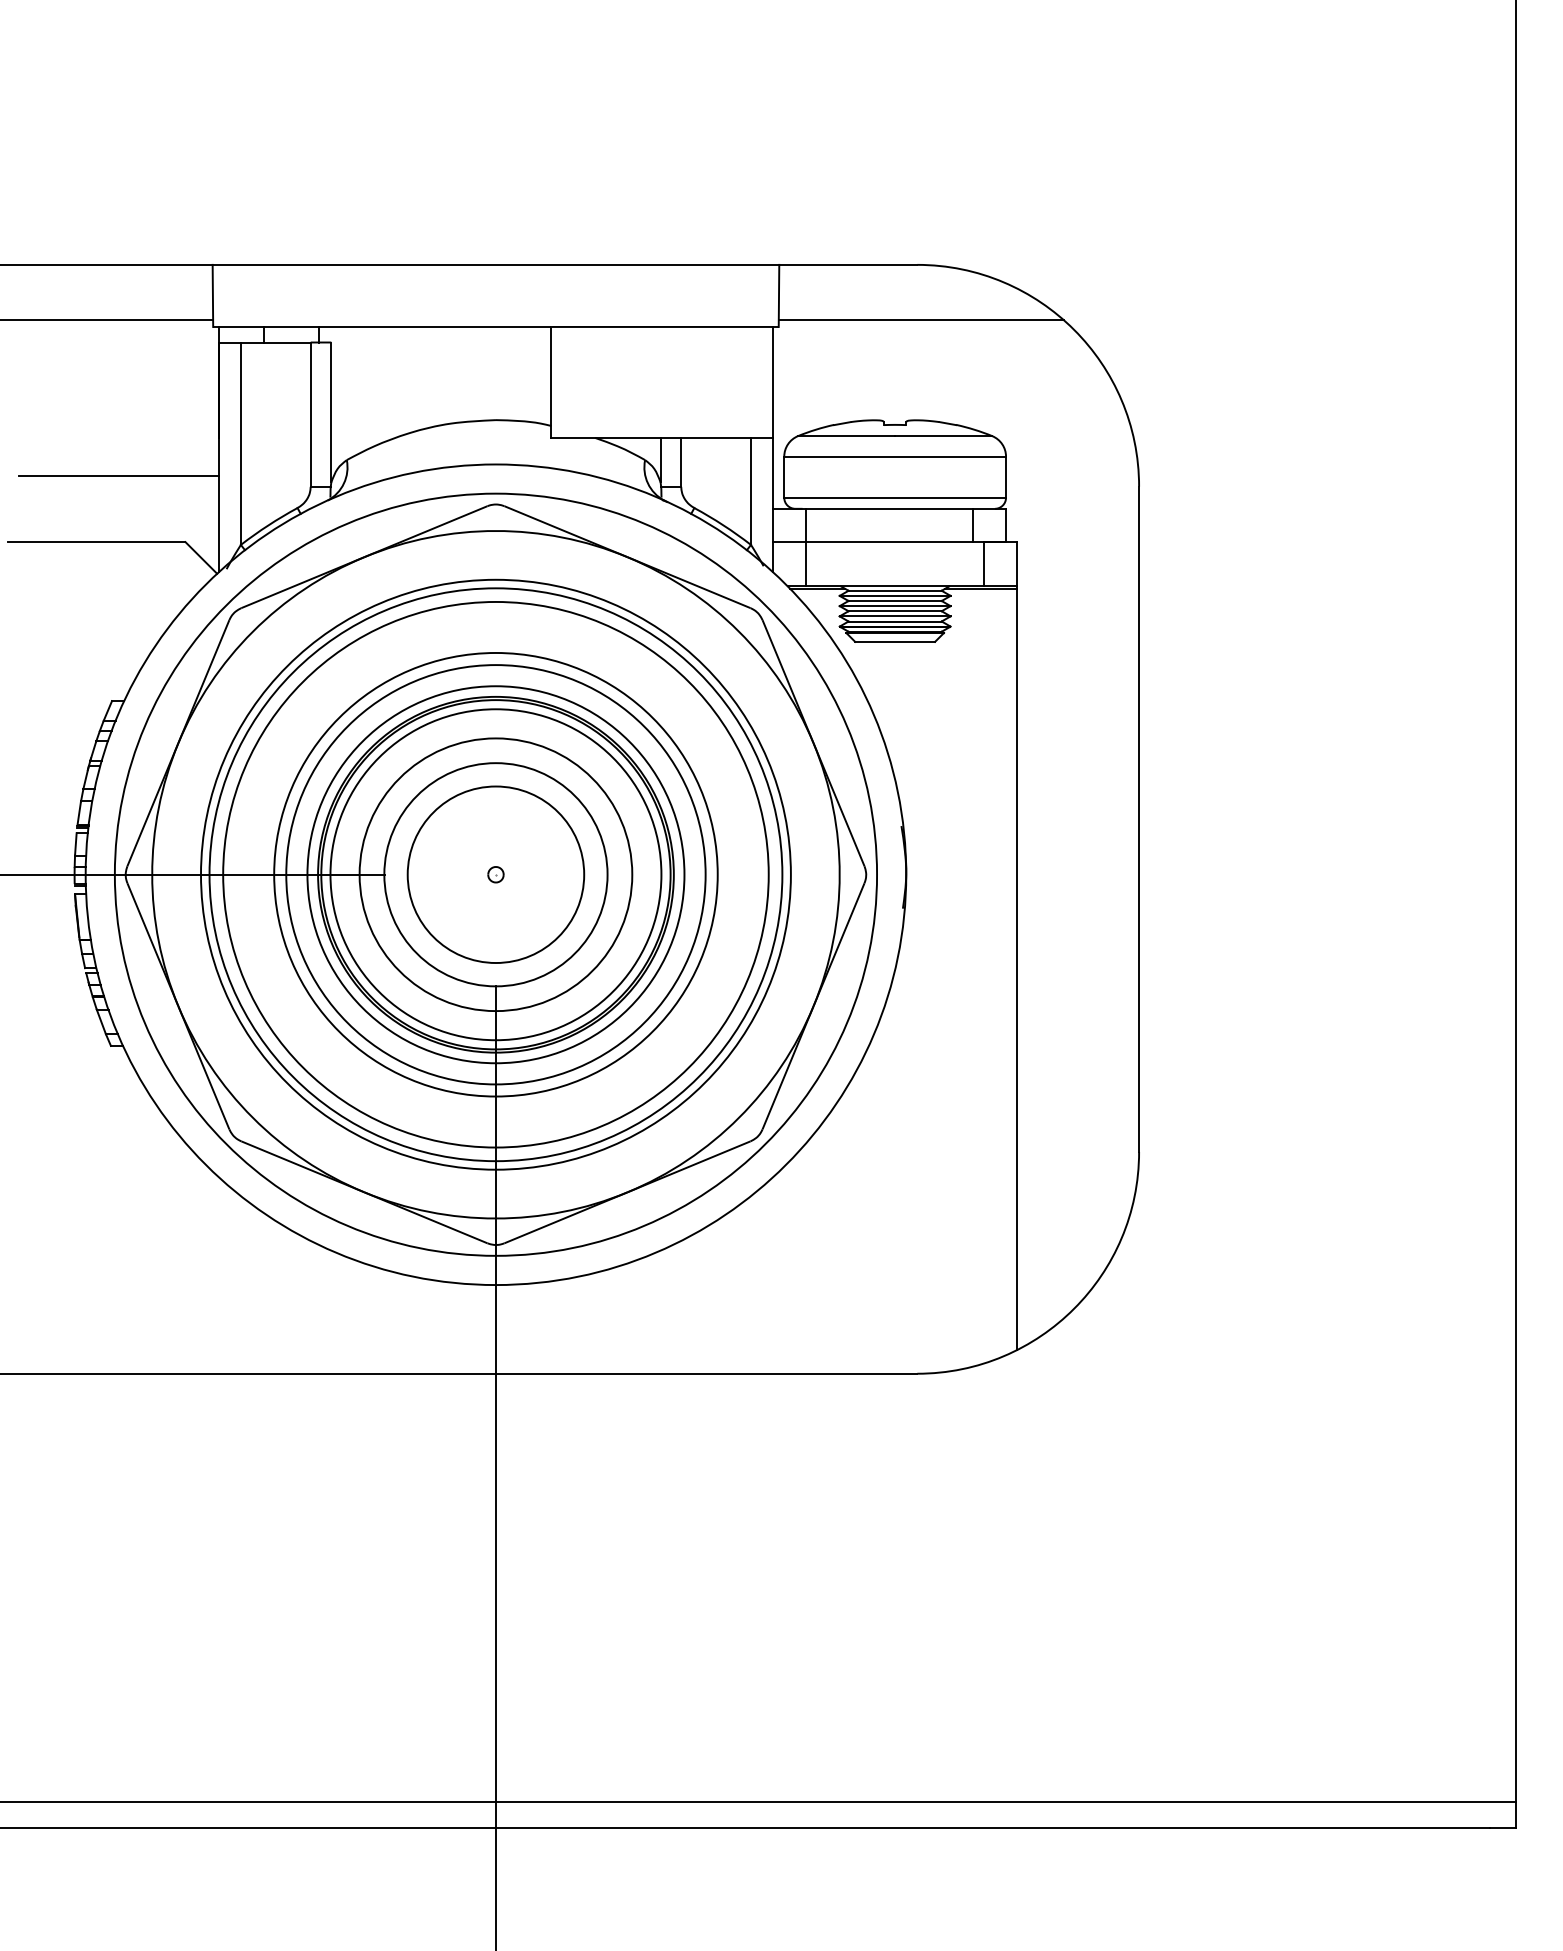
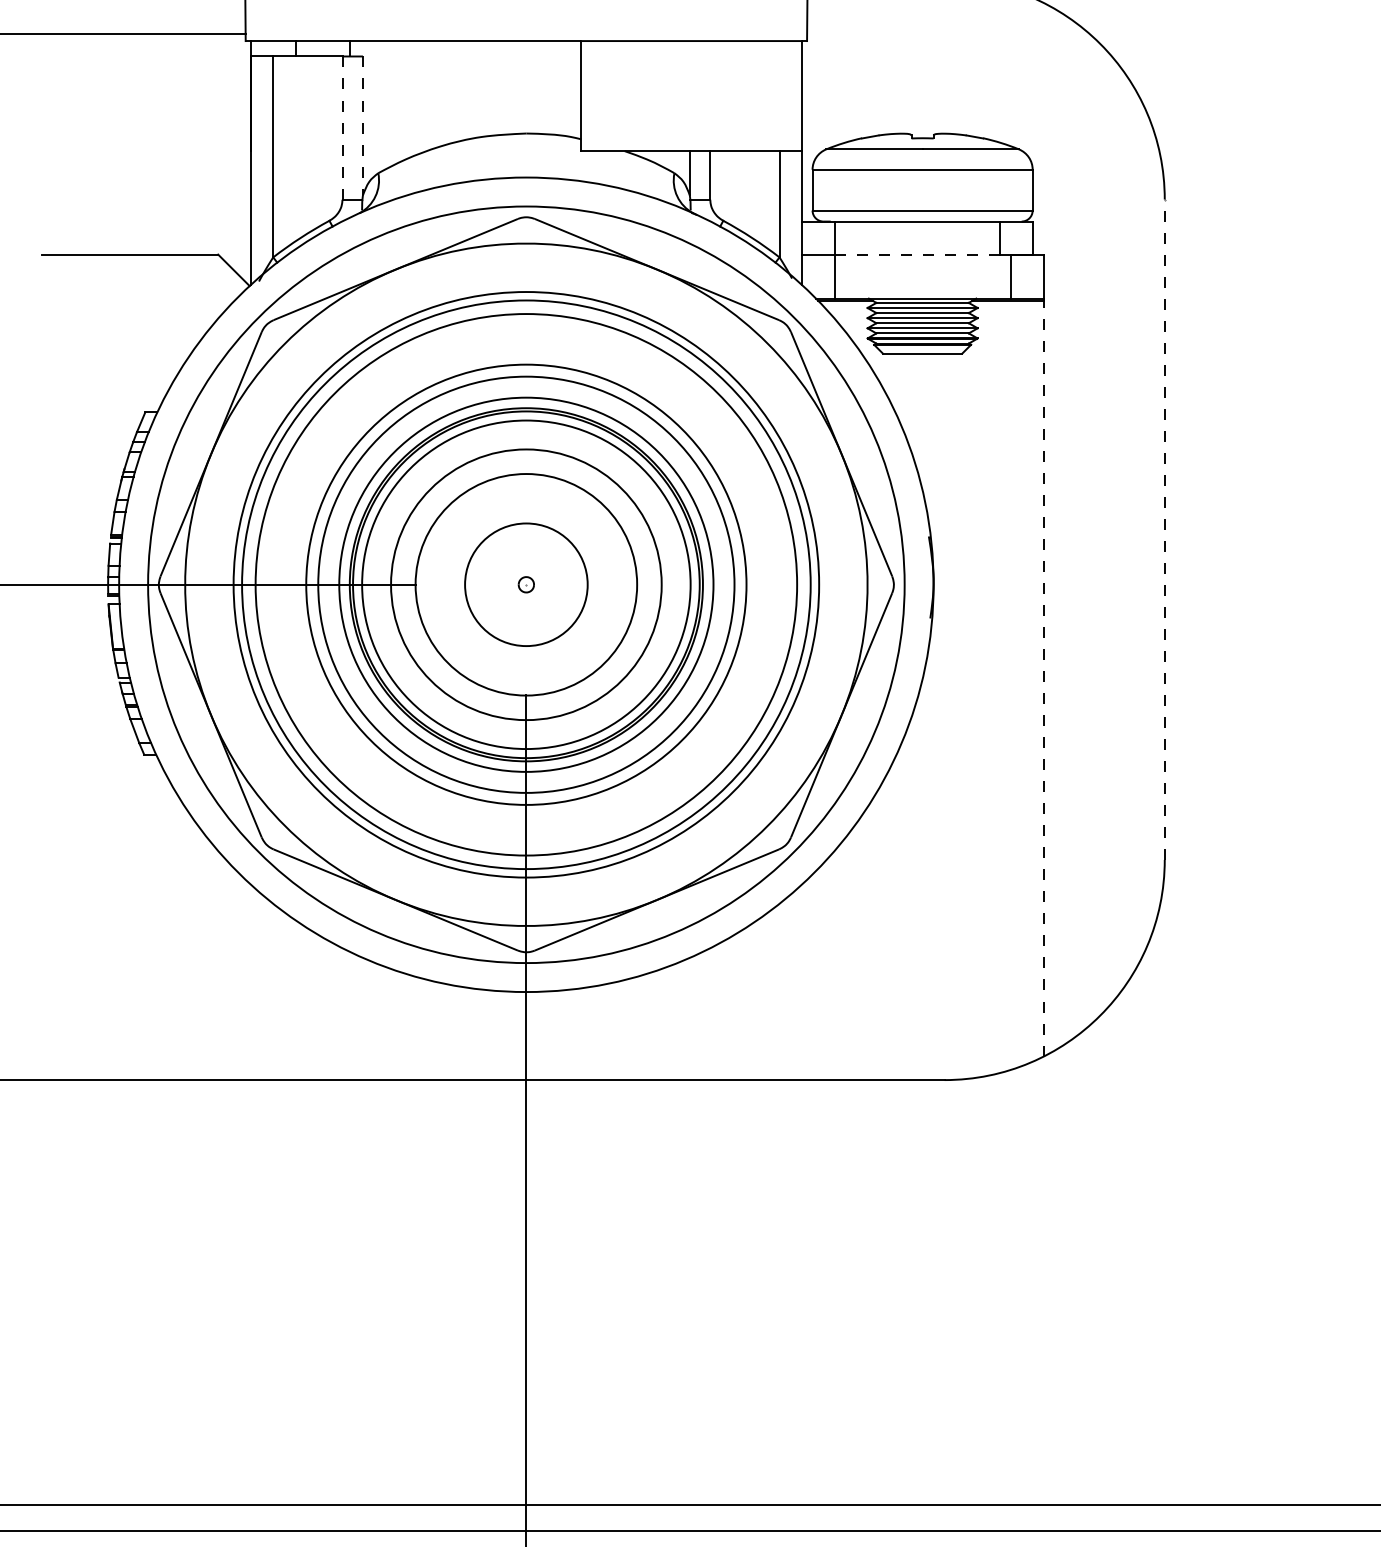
line: (921, 320) -> (948, 34), removed
line: (331, 412) -> (363, 125), solid -> dashed
line: (310, 415) -> (342, 128), solid -> dashed
line: (118, 475) -> (151, 188), removed
line: (890, 542) -> (918, 254), solid -> dashed
line: (1139, 819) -> (1165, 529), solid -> dashed
circle: (495, 874) -> (525, 584), size x0.7
line: (1017, 969) -> (1044, 678), solid -> dashed

